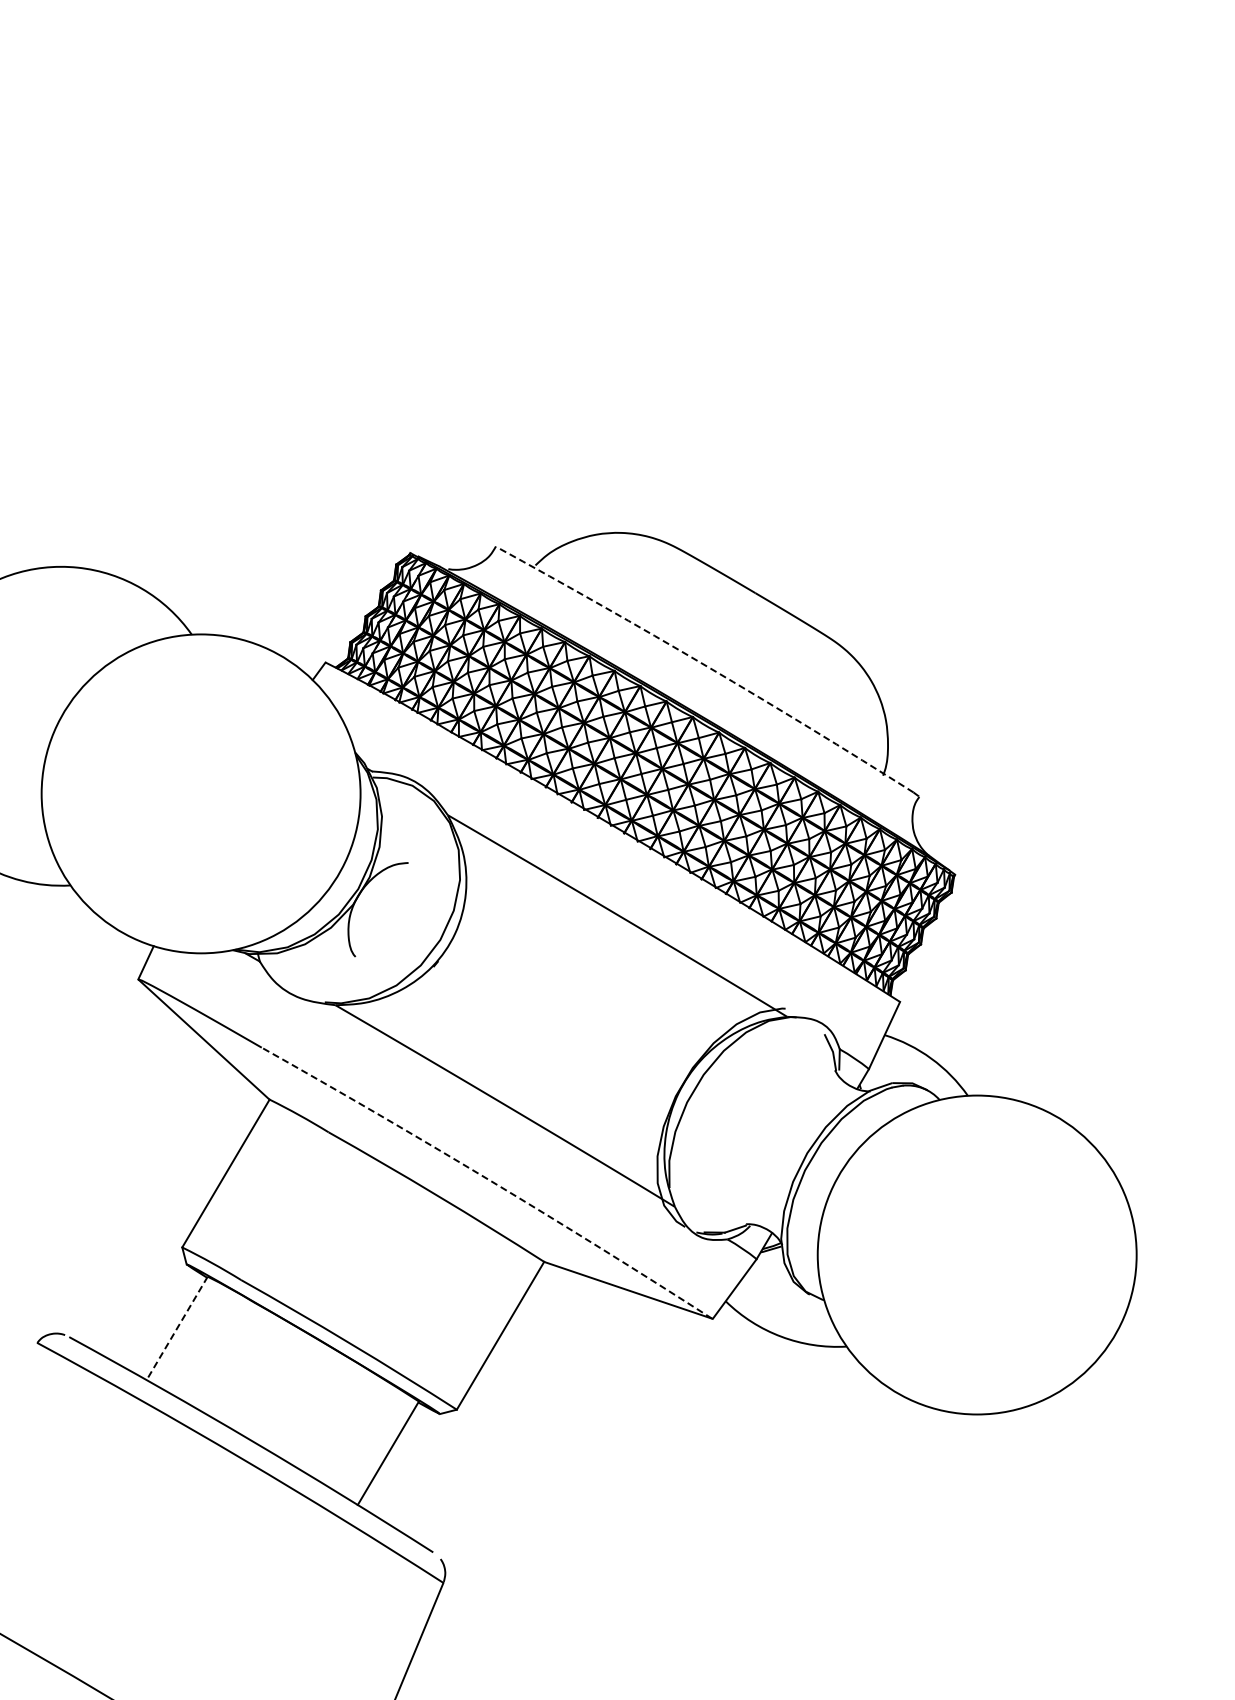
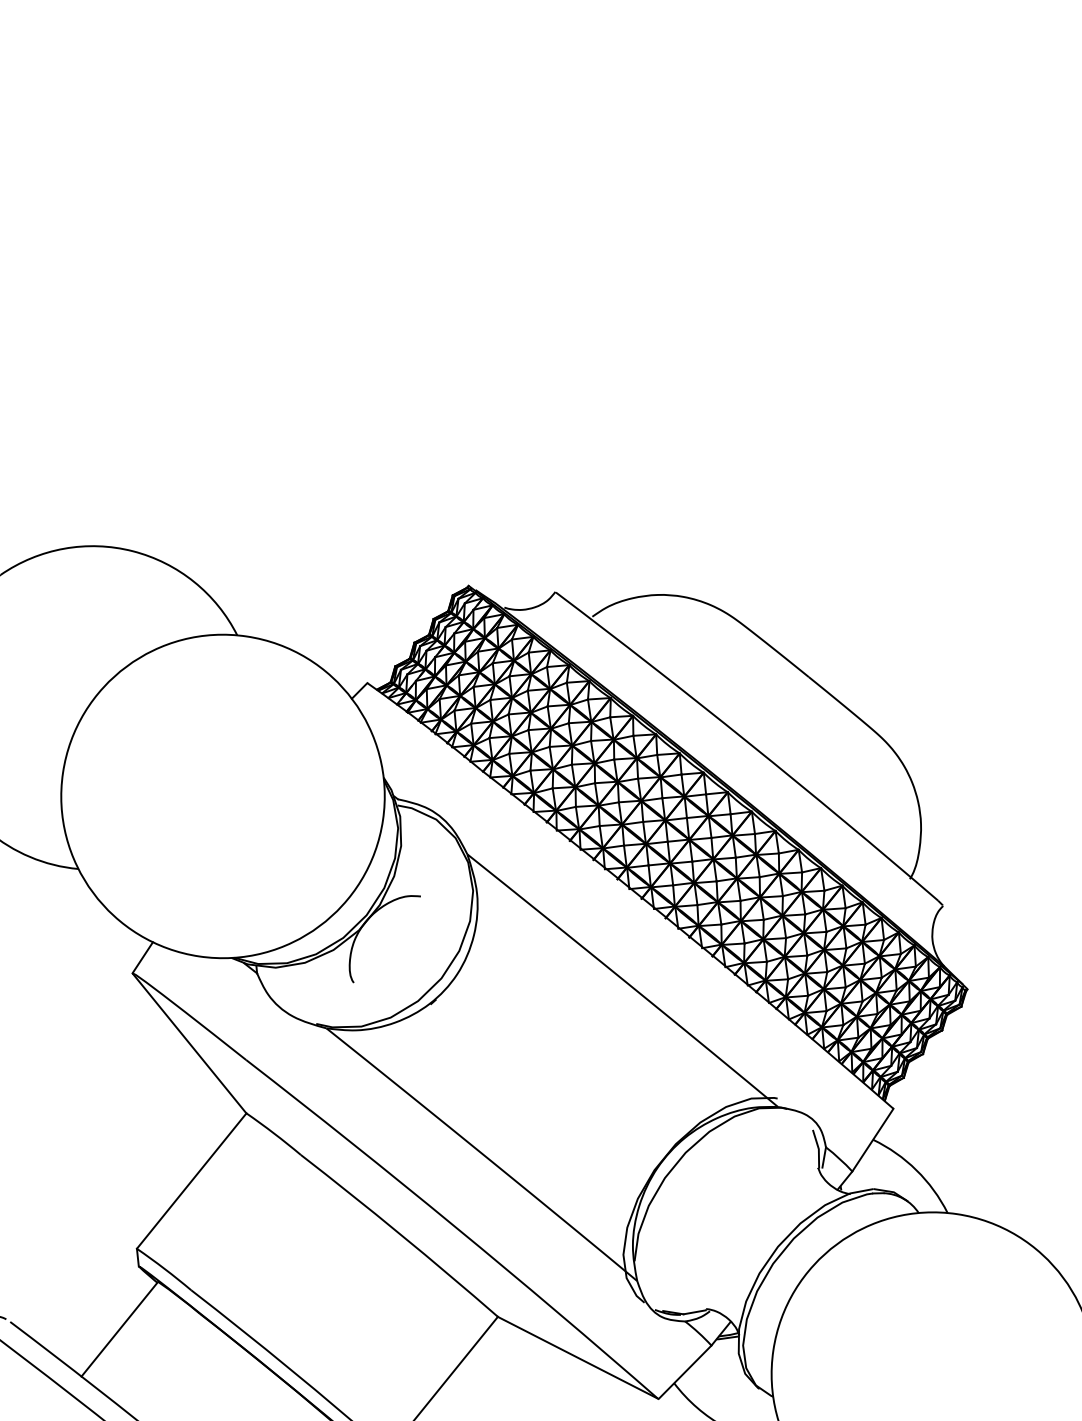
arc: (706, 666) -> (748, 743), dashed -> solid
arc: (488, 1179) -> (454, 1225), dashed -> solid
line: (176, 1328) -> (119, 1329), dashed -> solid

